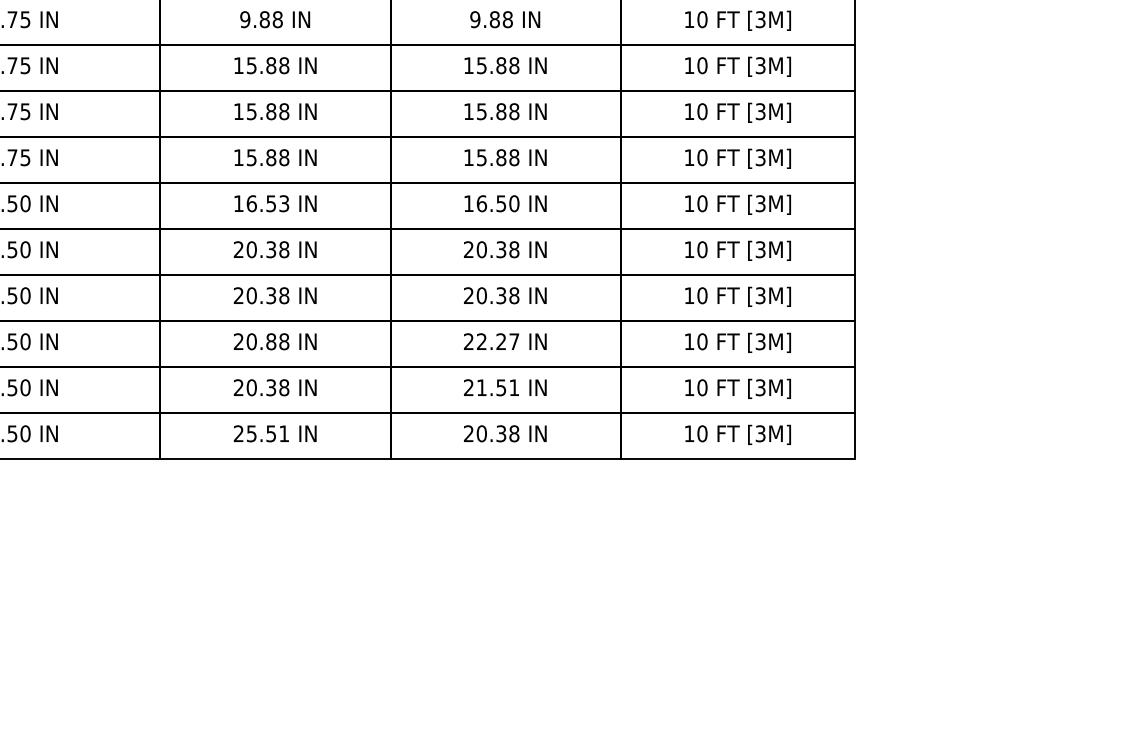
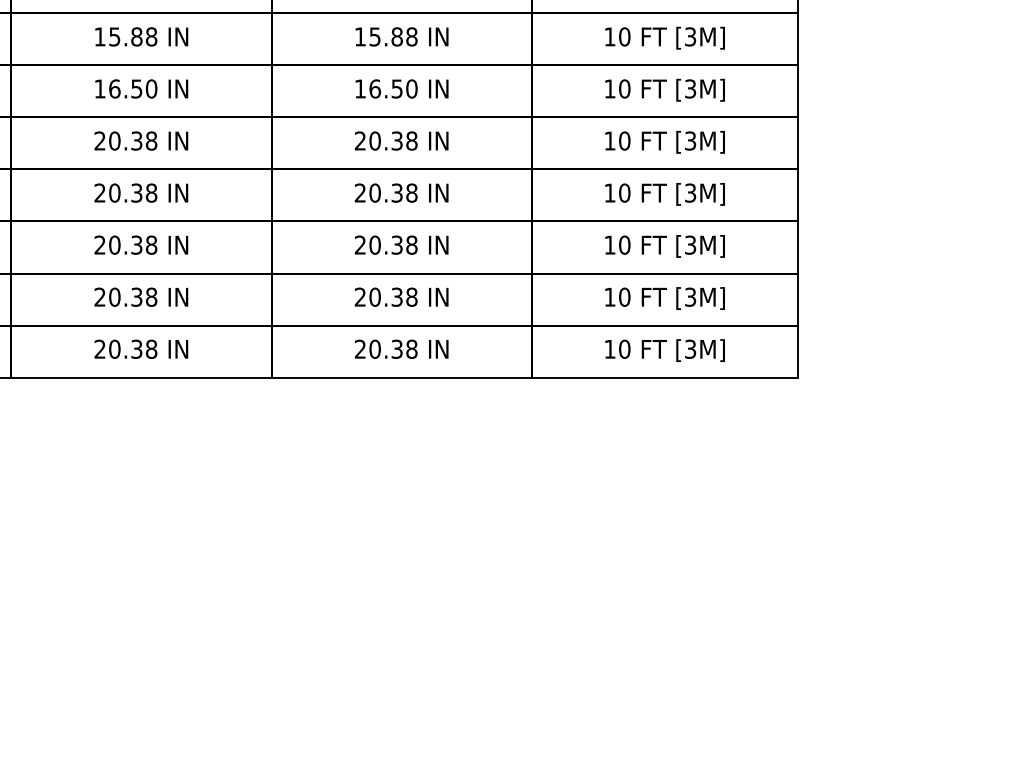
text: (284, 203) -> (151, 88), 16.53 -> 16.50
text: (271, 341) -> (137, 244), 20.88 -> 20.38
text: (497, 341) -> (392, 244), 22.27 -> 20.38
text: (497, 387) -> (392, 296), 21.51 -> 20.38
text: (267, 433) -> (132, 348), 25.51 -> 20.38

